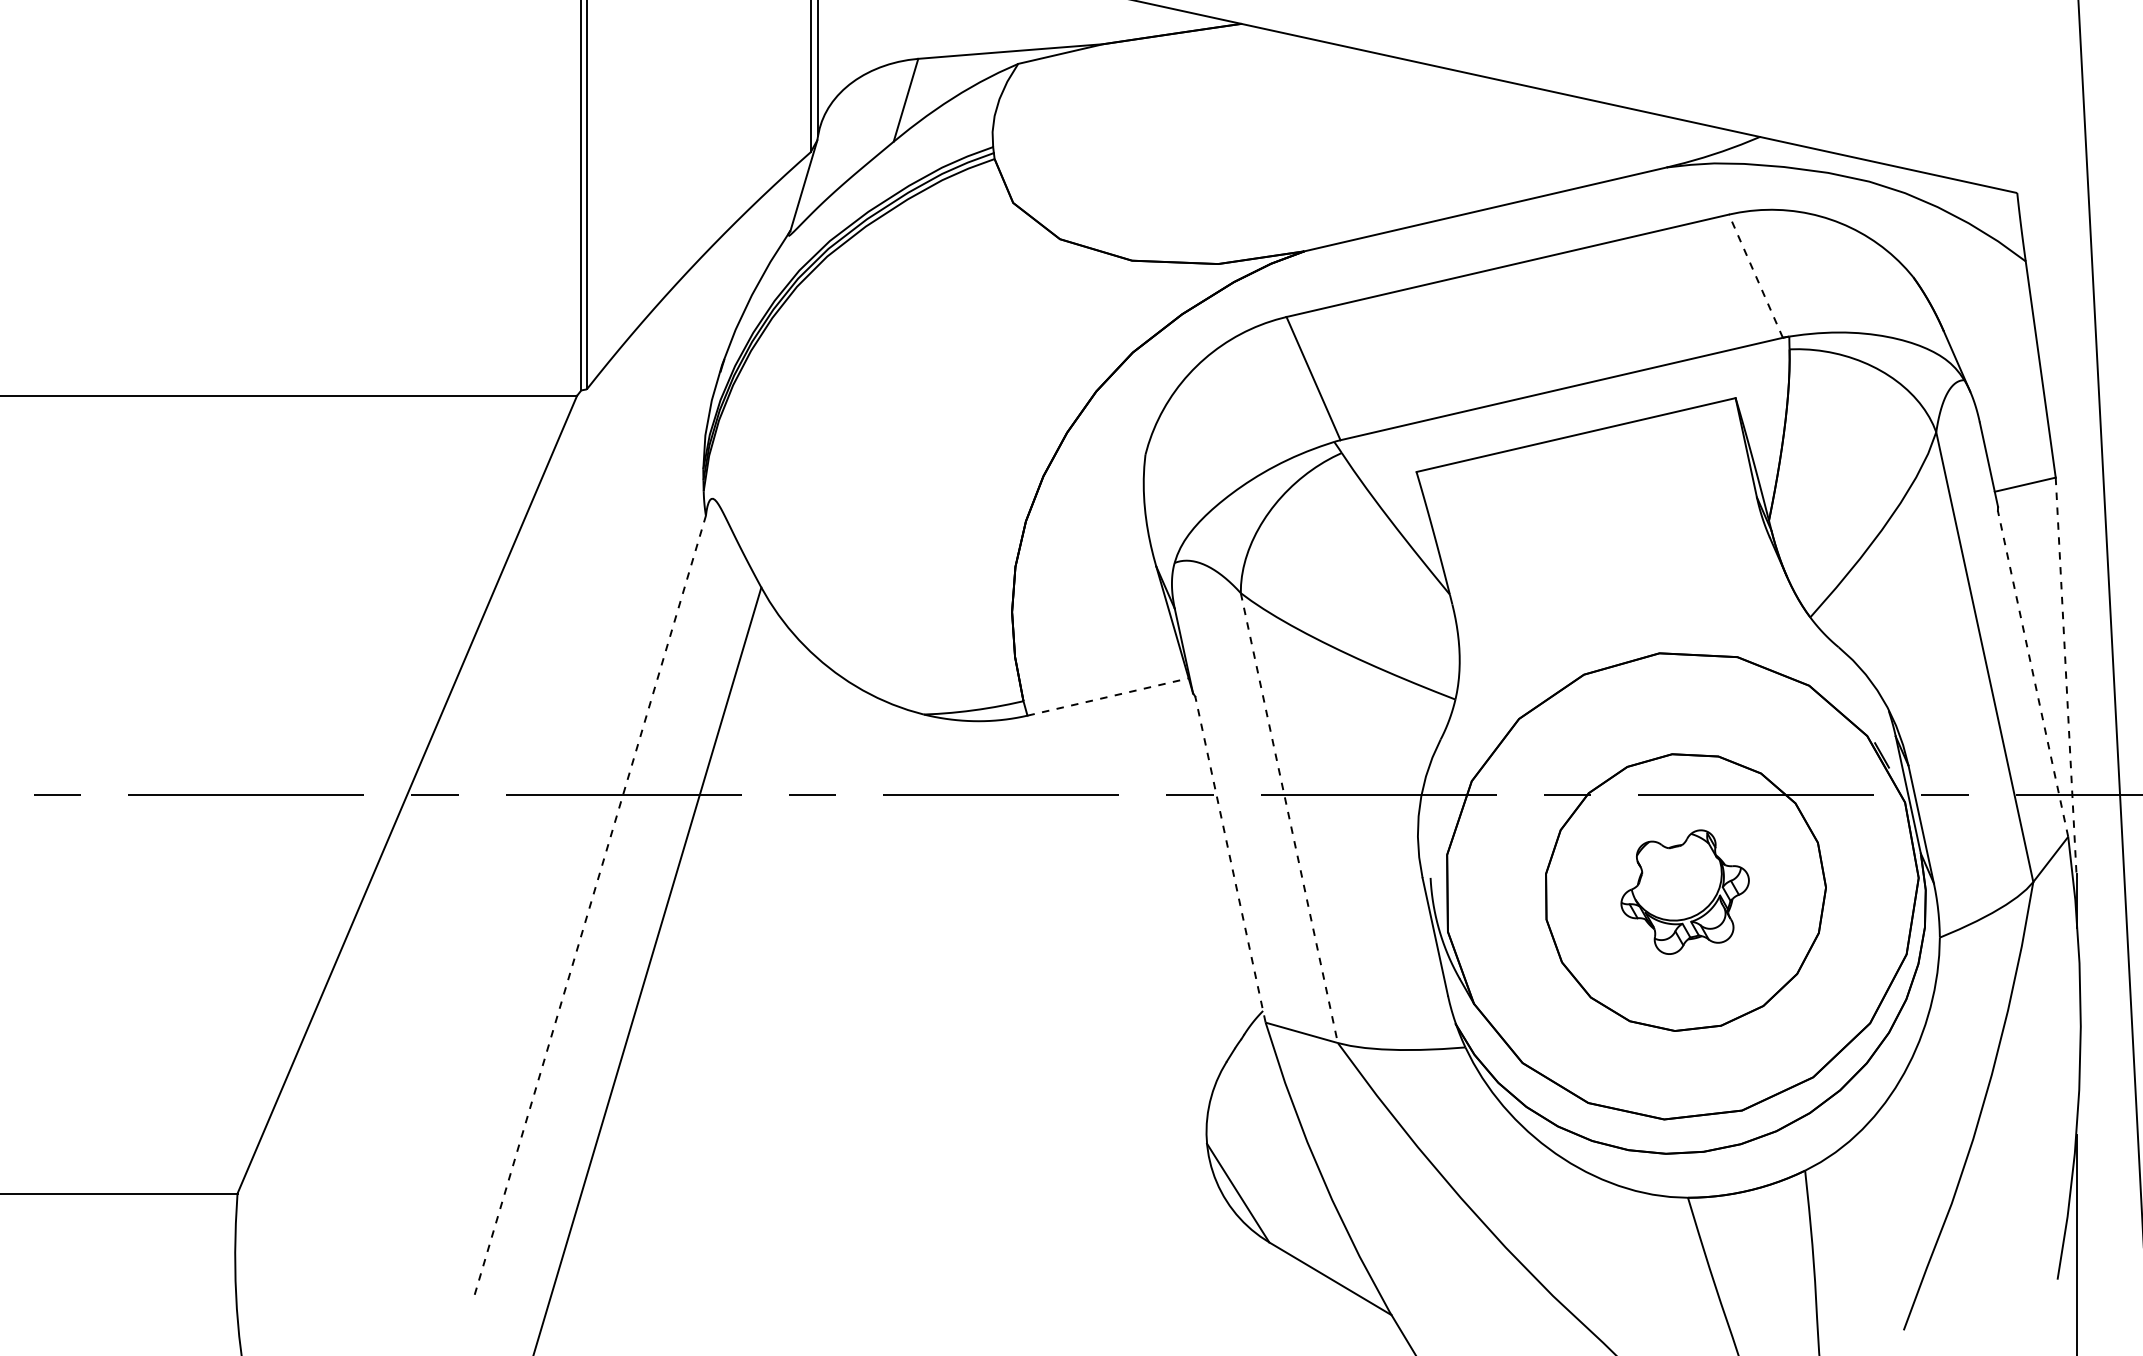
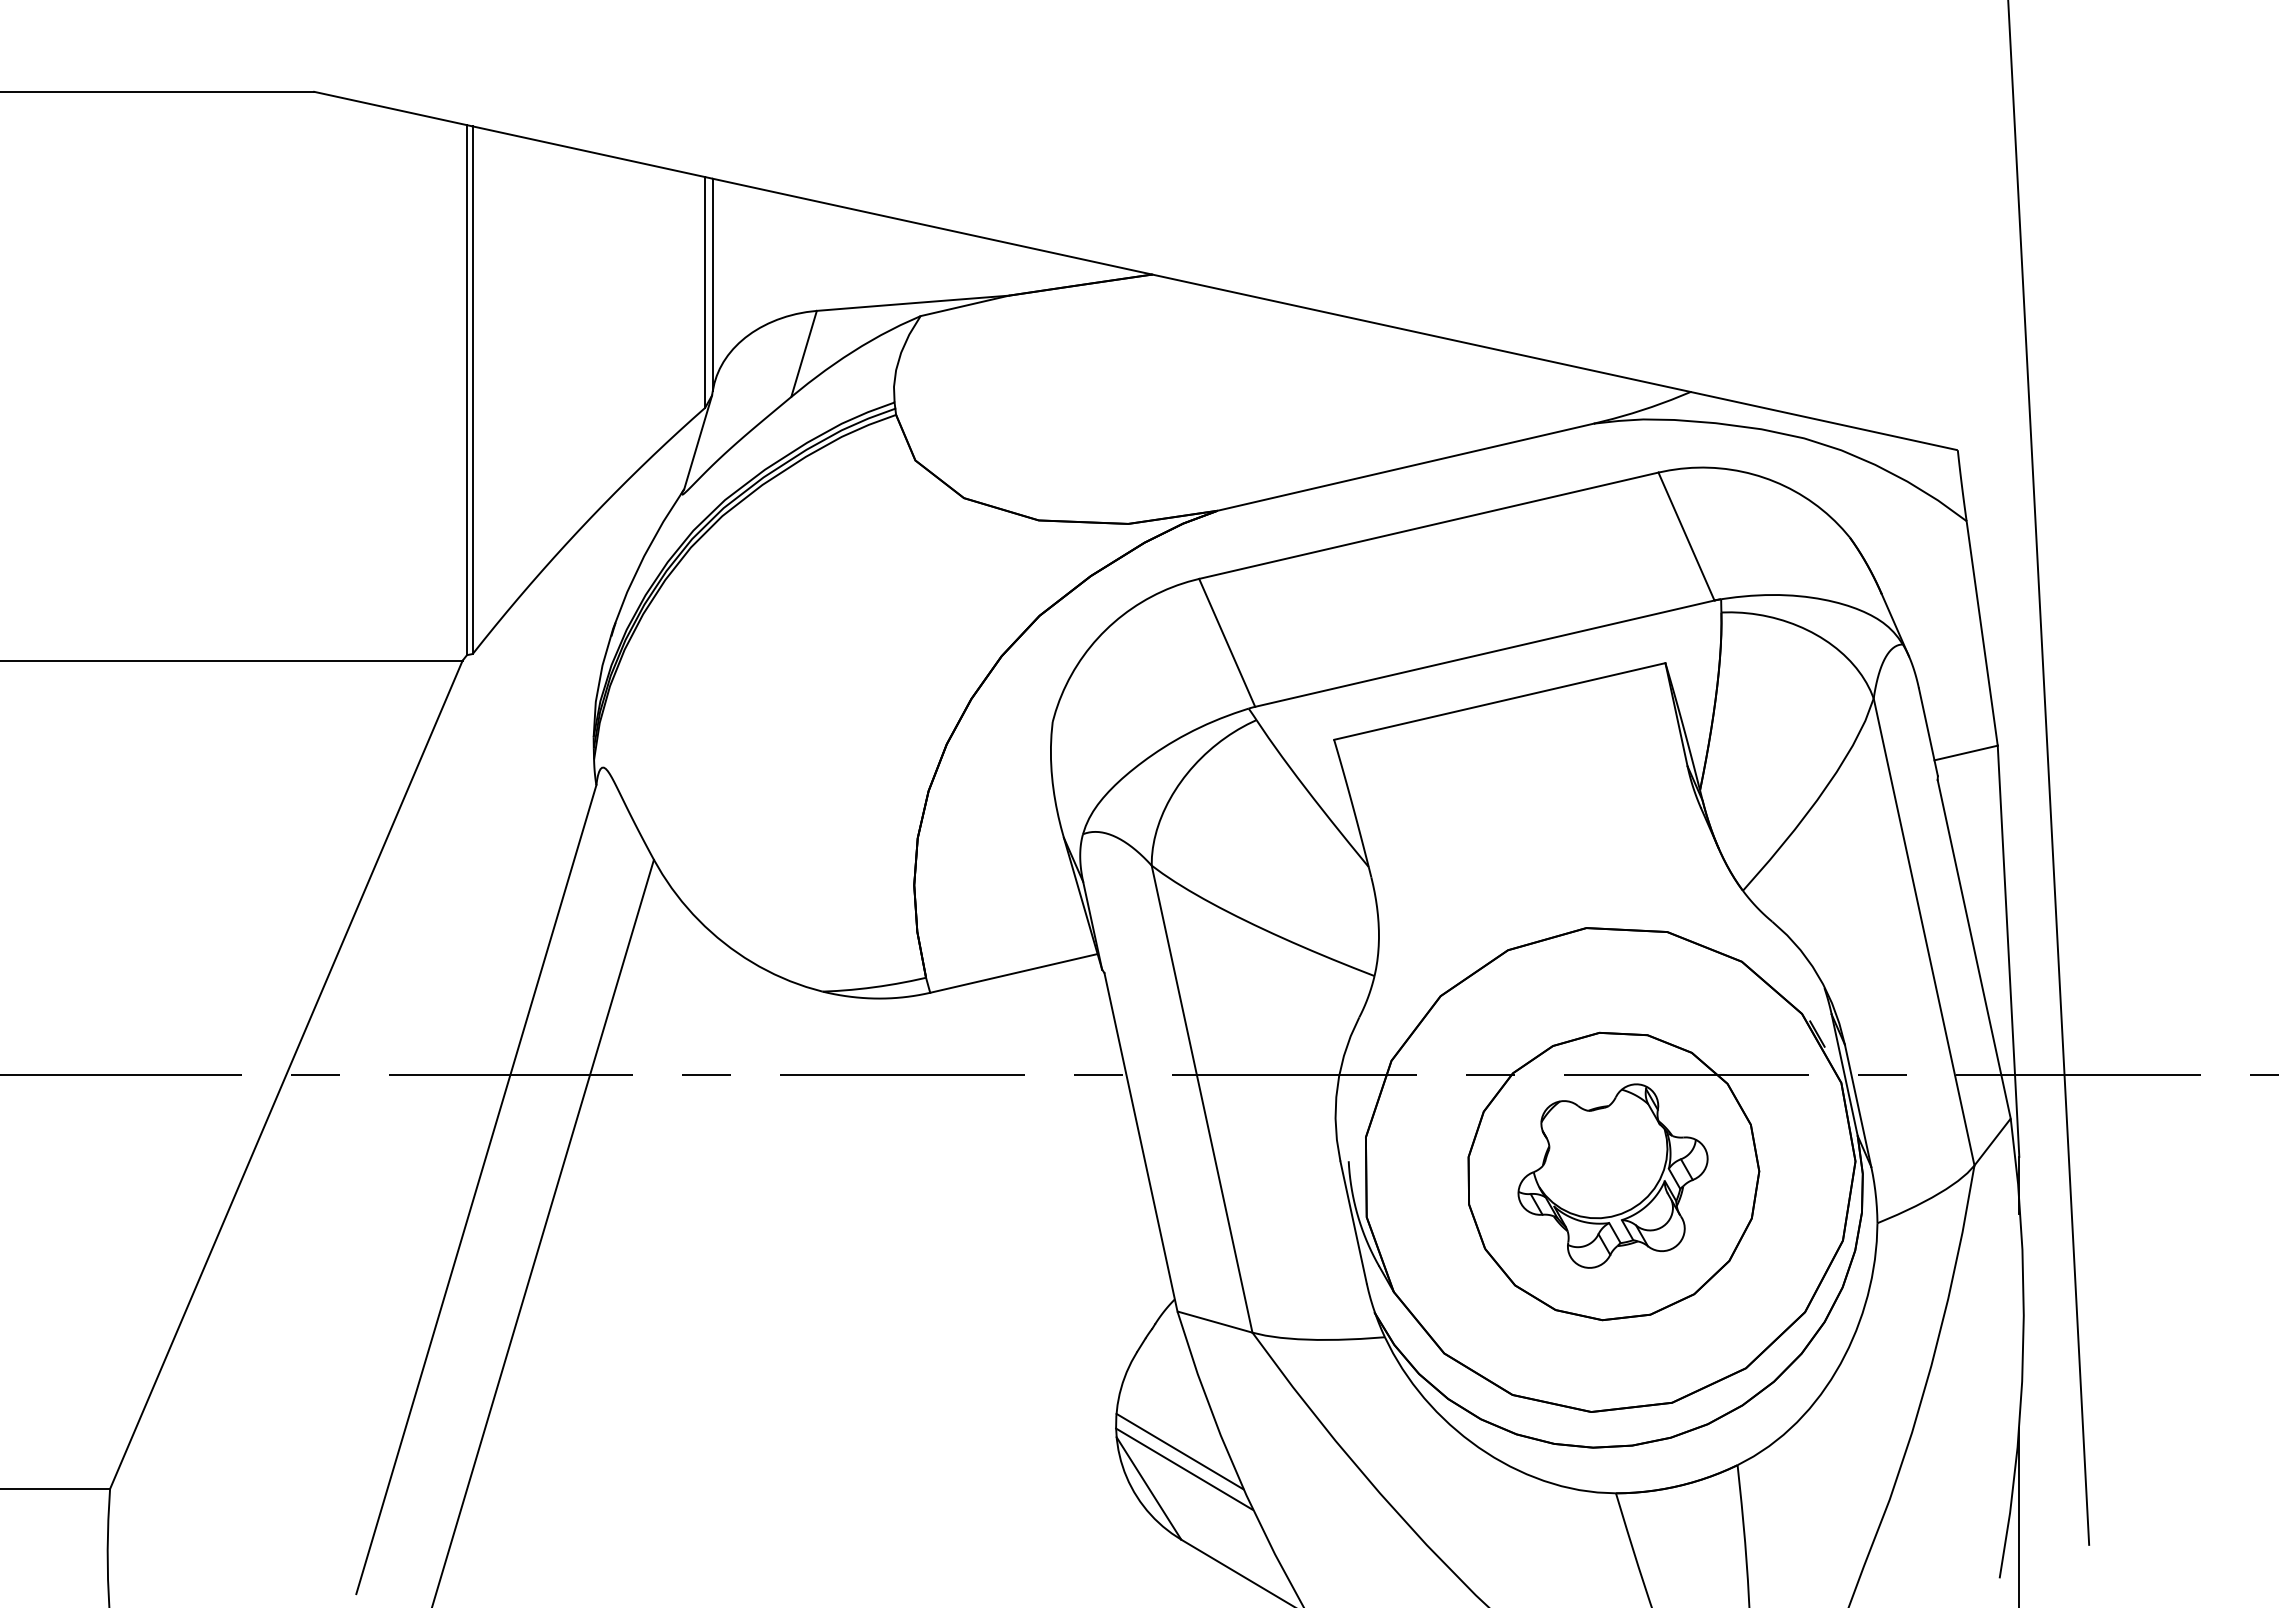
line: (1755, 276) -> (1686, 536), dashed -> solid
line: (2033, 673) -> (1974, 948), dashed -> solid
line: (2066, 675) -> (2008, 951), dashed -> solid
line: (1107, 697) -> (1013, 973), dashed -> solid
line: (1289, 818) -> (1202, 1099), dashed -> solid
line: (1230, 858) -> (1140, 1141), dashed -> solid
part: (1684, 891) -> (1612, 1175), size x1.43
line: (590, 905) -> (476, 1189), dashed -> solid
line: (1267, 1157) -> (1179, 1451), added
line: (1272, 1173) -> (1184, 1468), added

